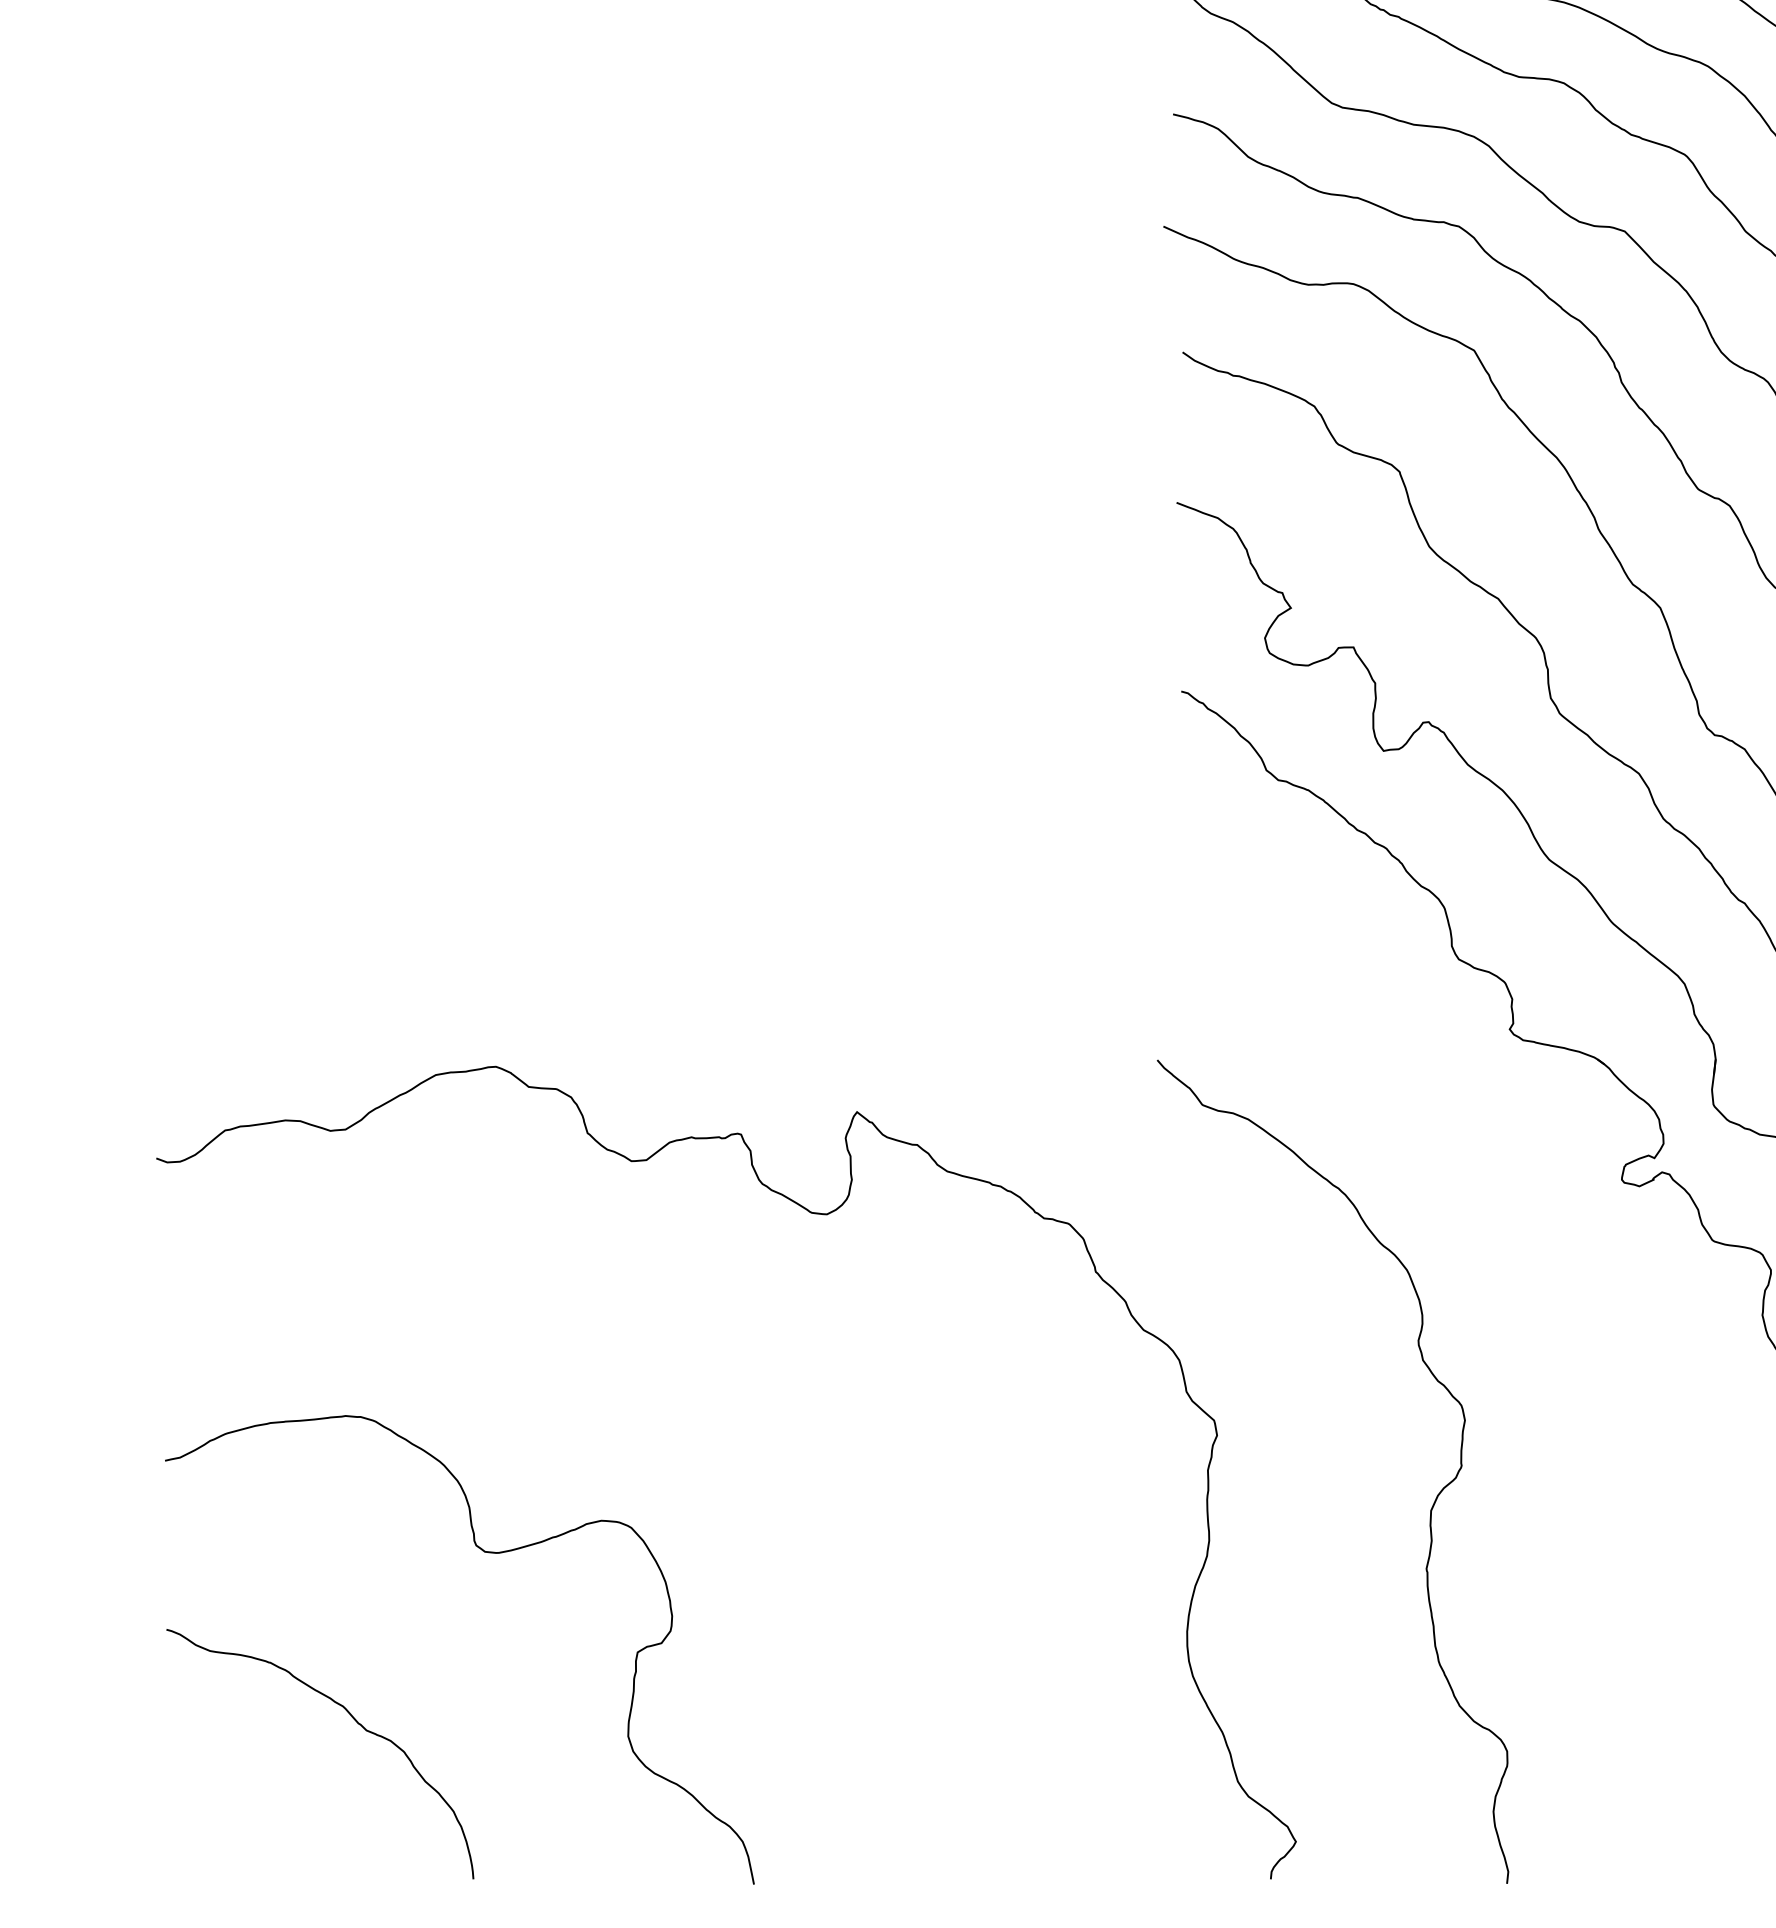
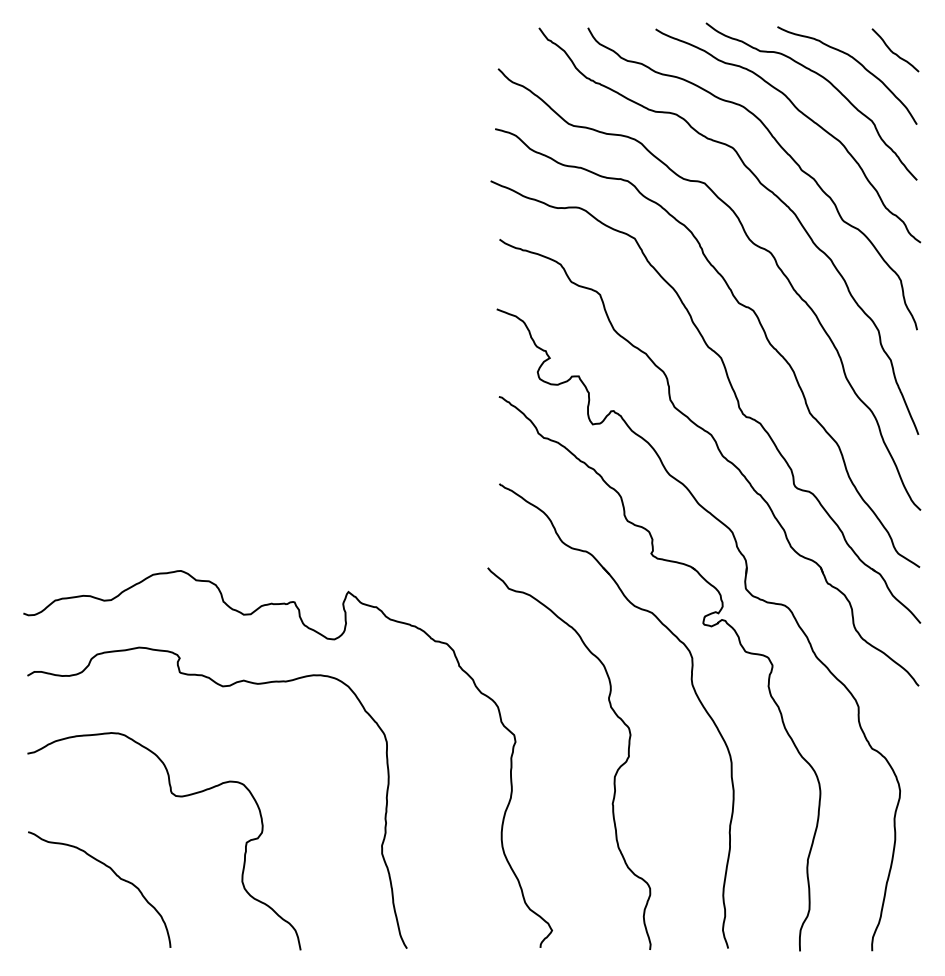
part: (1596, 1313) -> (691, 685), added
curve: (585, 1317) -> (222, 687), added

